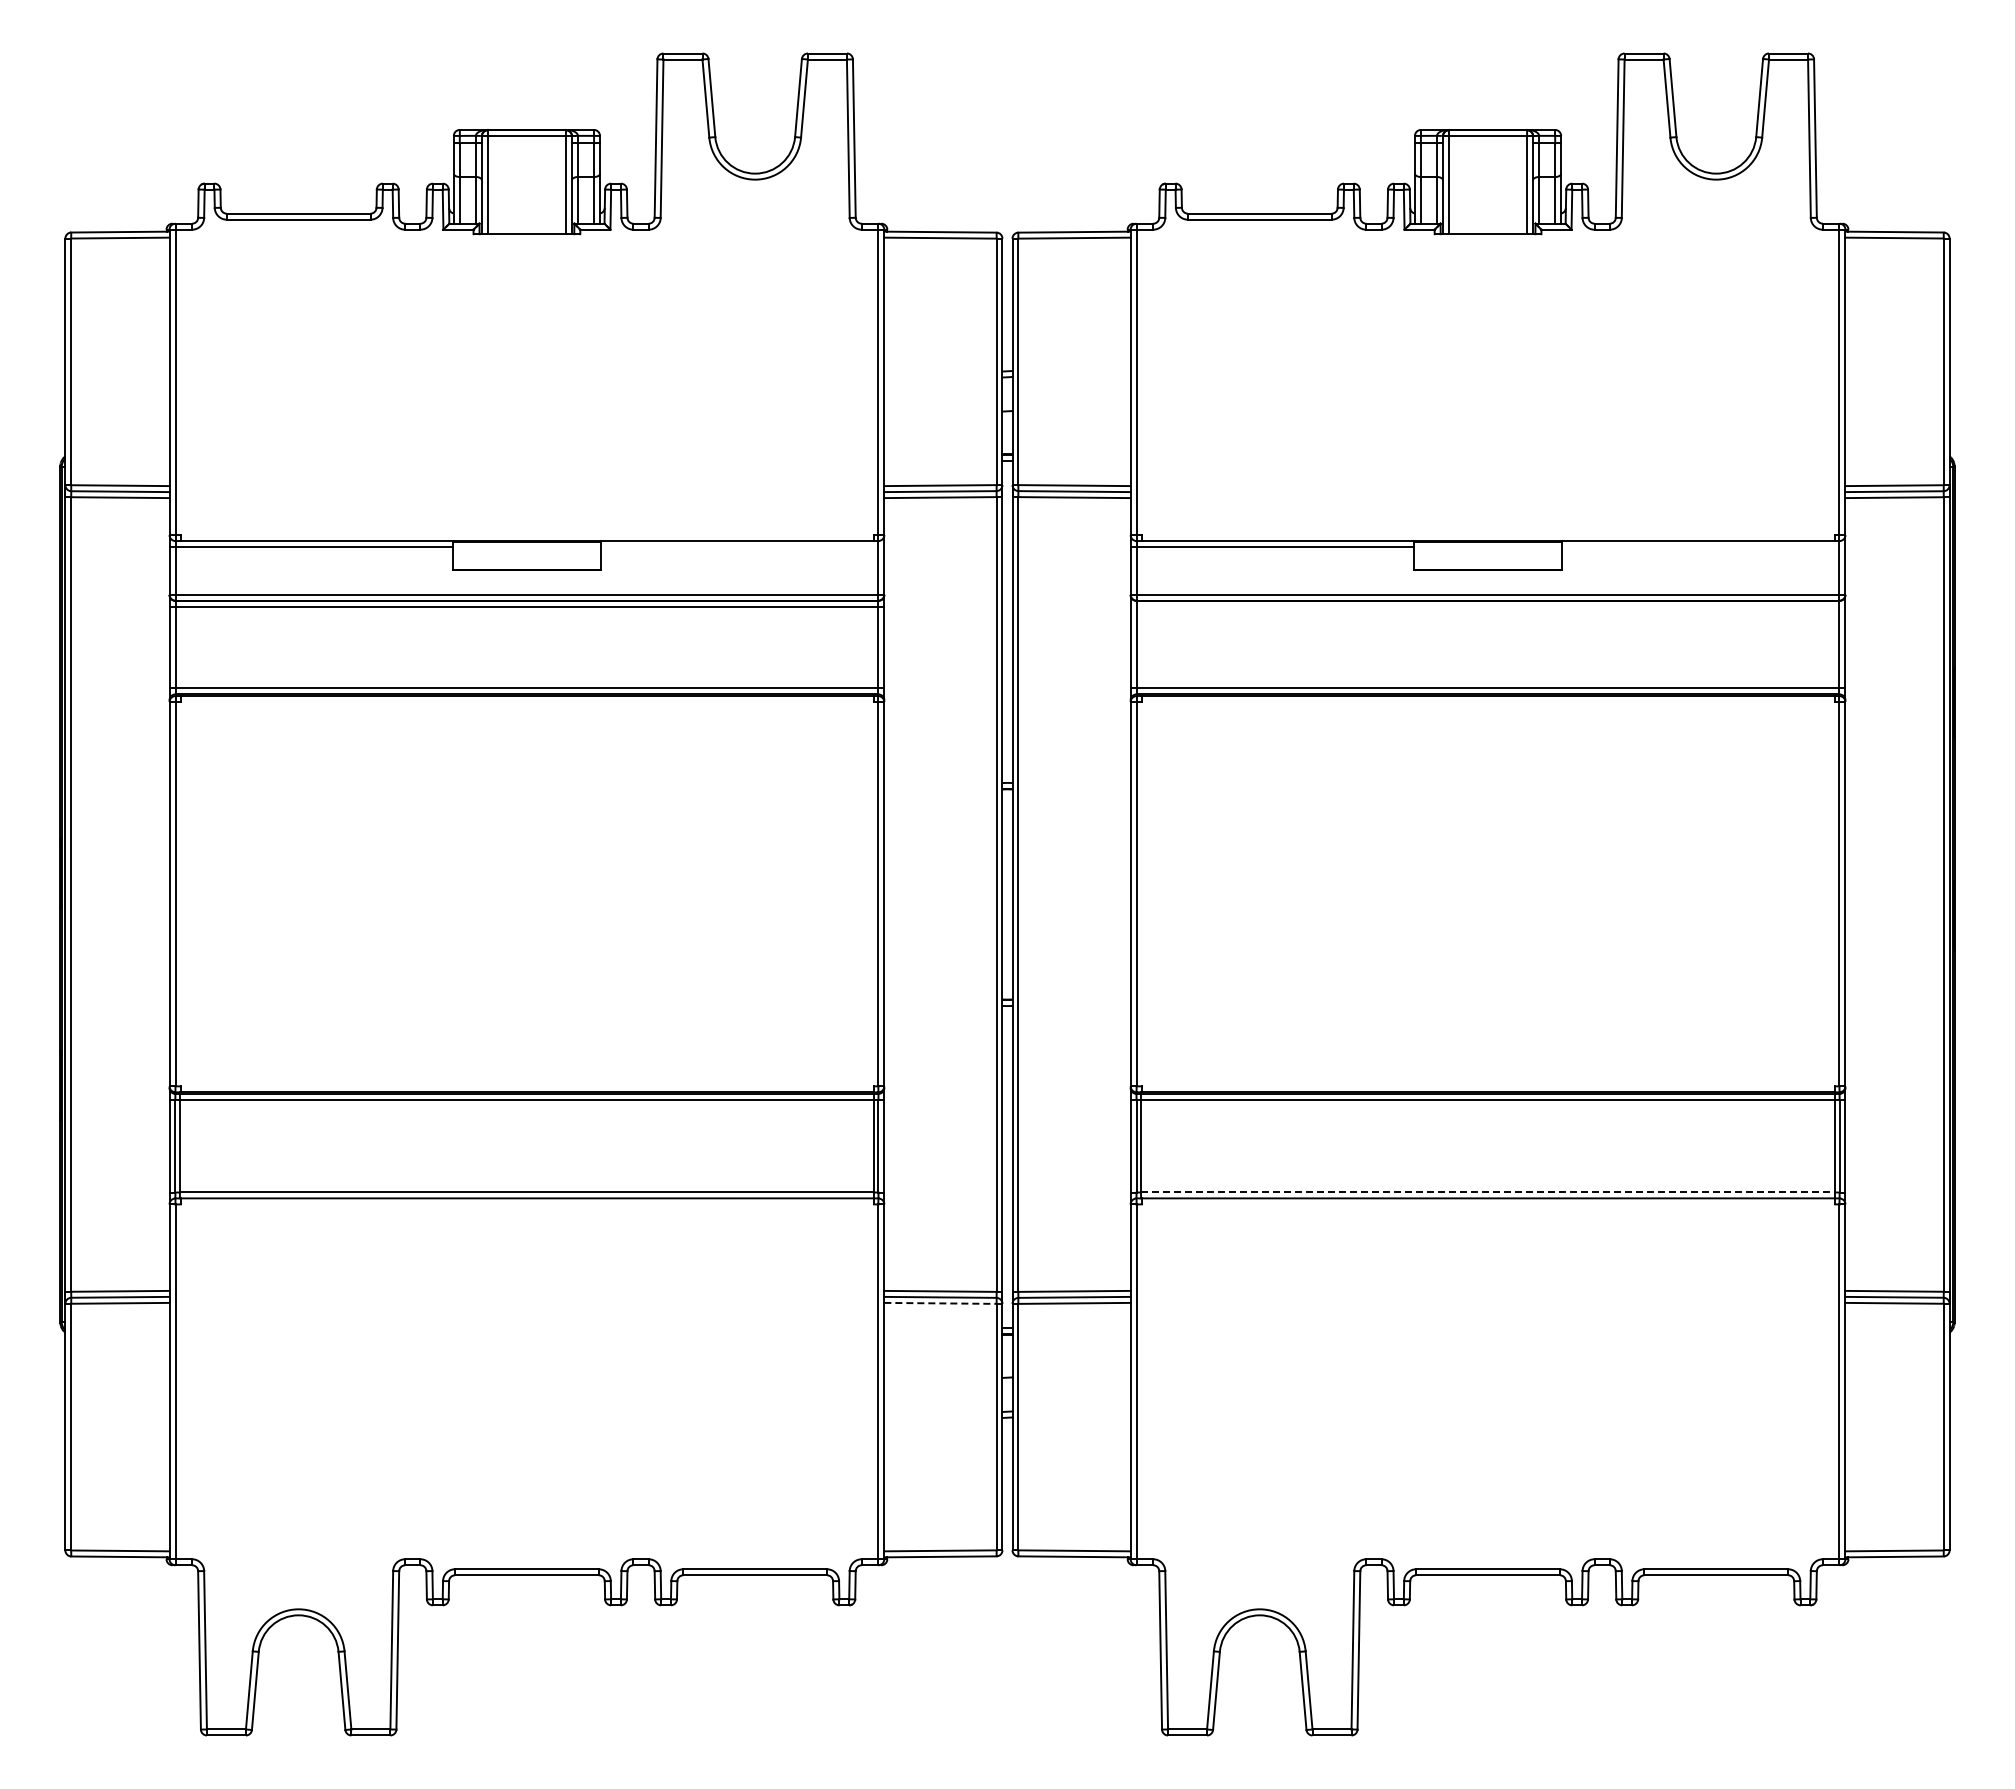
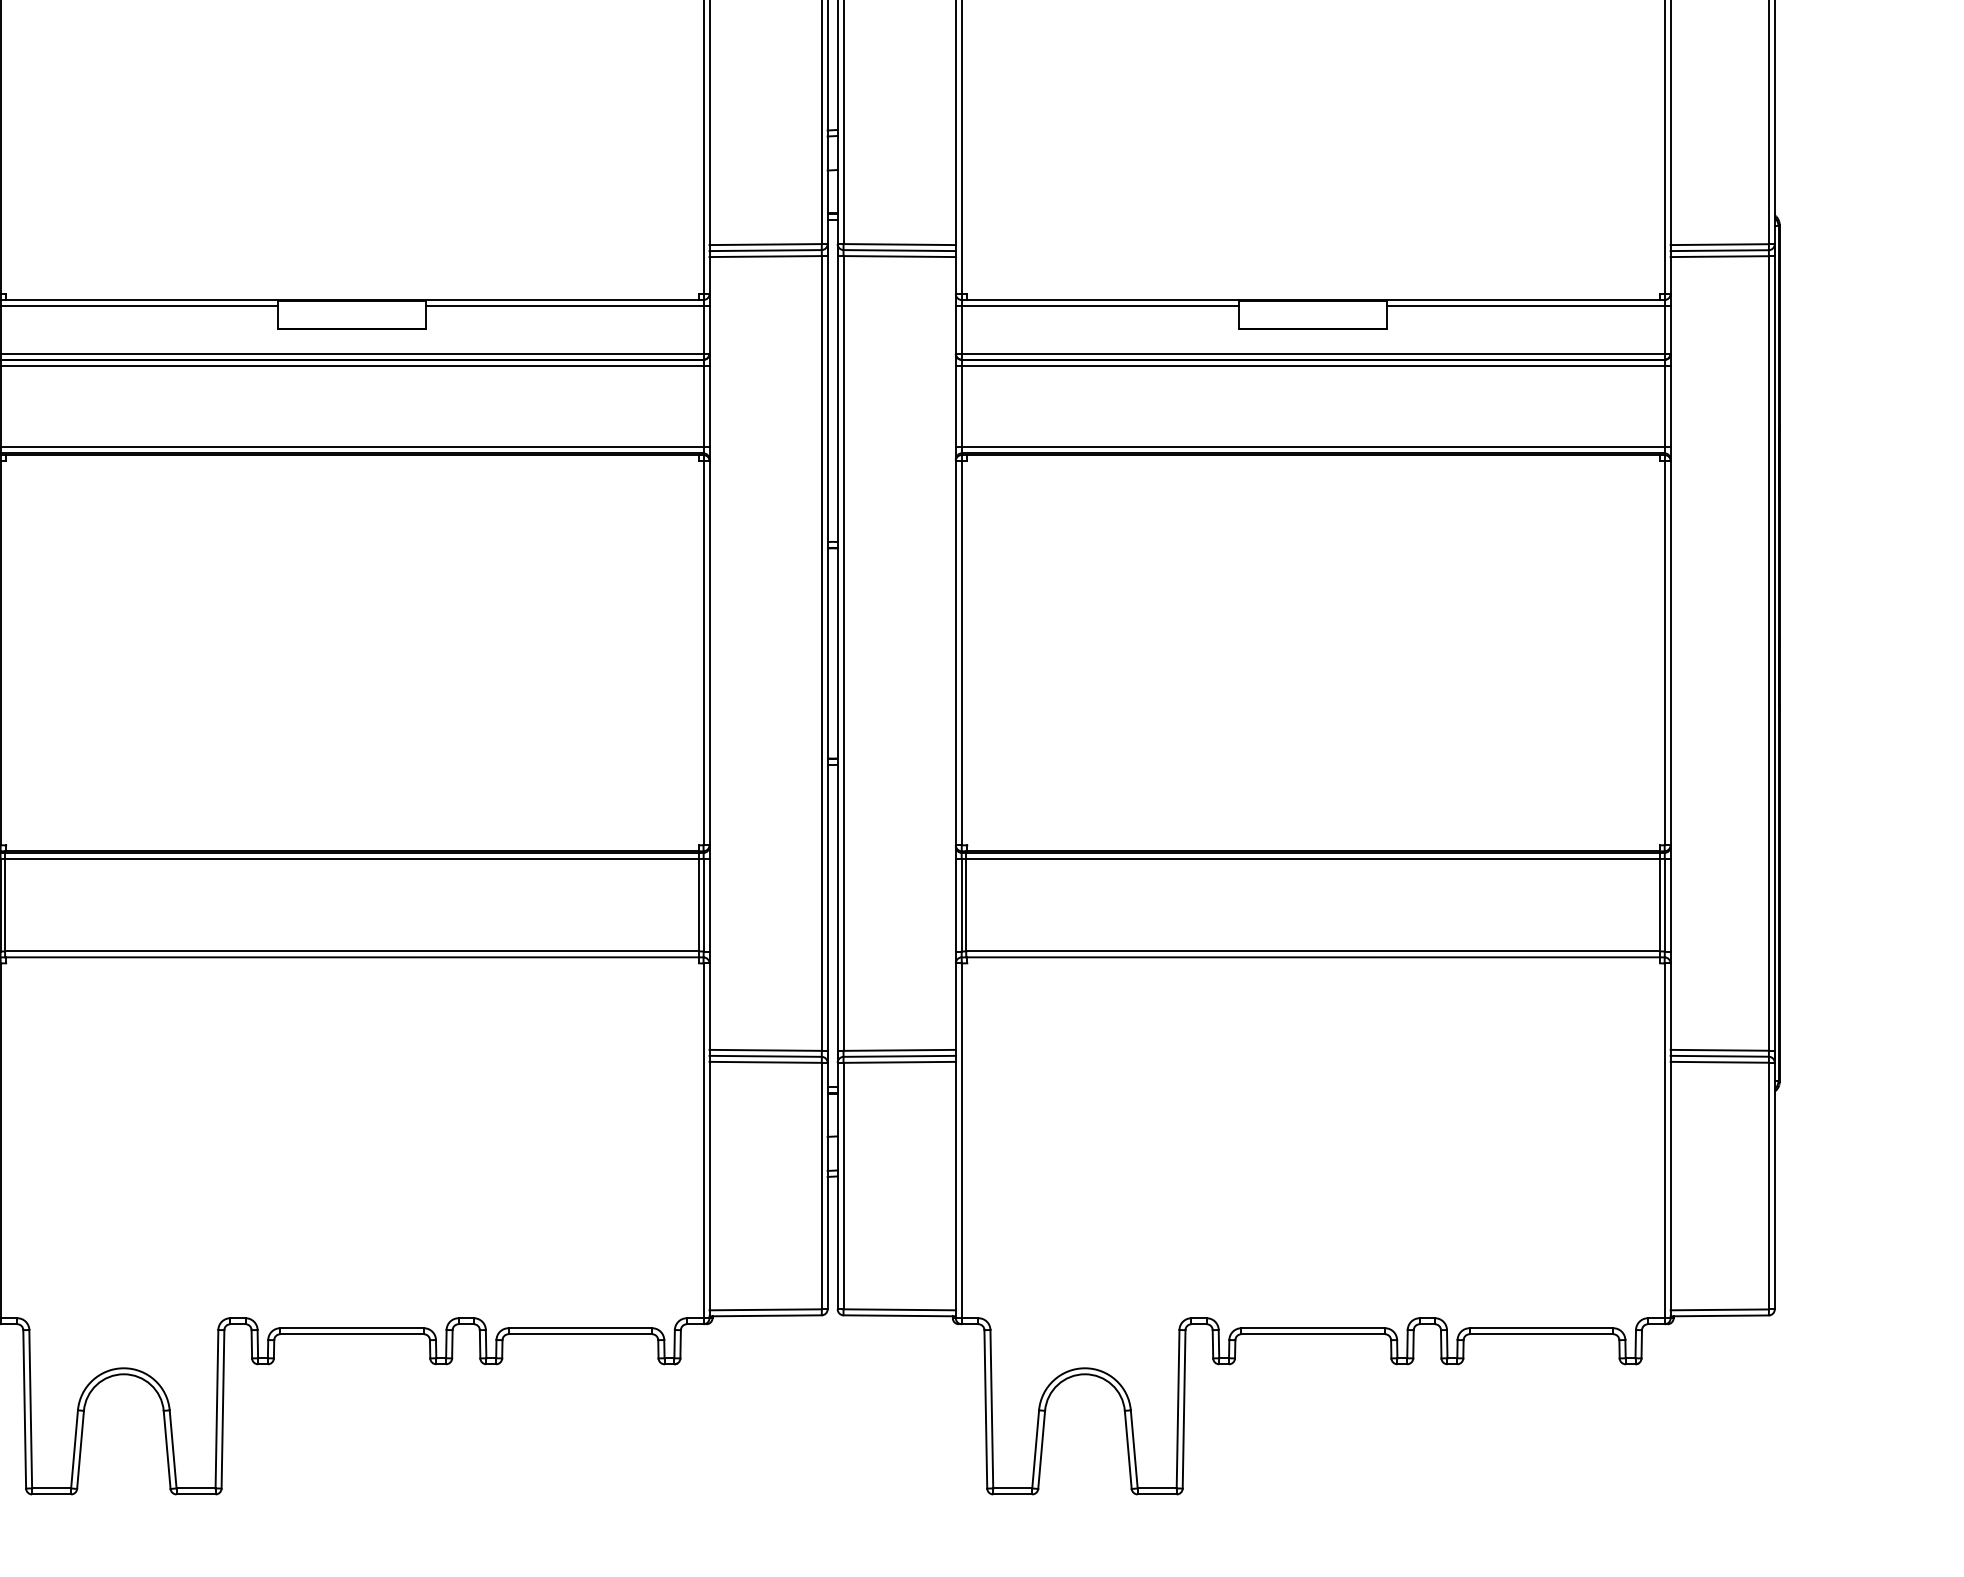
line: (742, 547) -> (567, 306), added
line: (1703, 547) -> (1528, 306), added
line: (1487, 607) -> (1312, 366), added
line: (1488, 1192) -> (1313, 951), dashed -> solid
line: (940, 1303) -> (765, 1062), dashed -> solid

